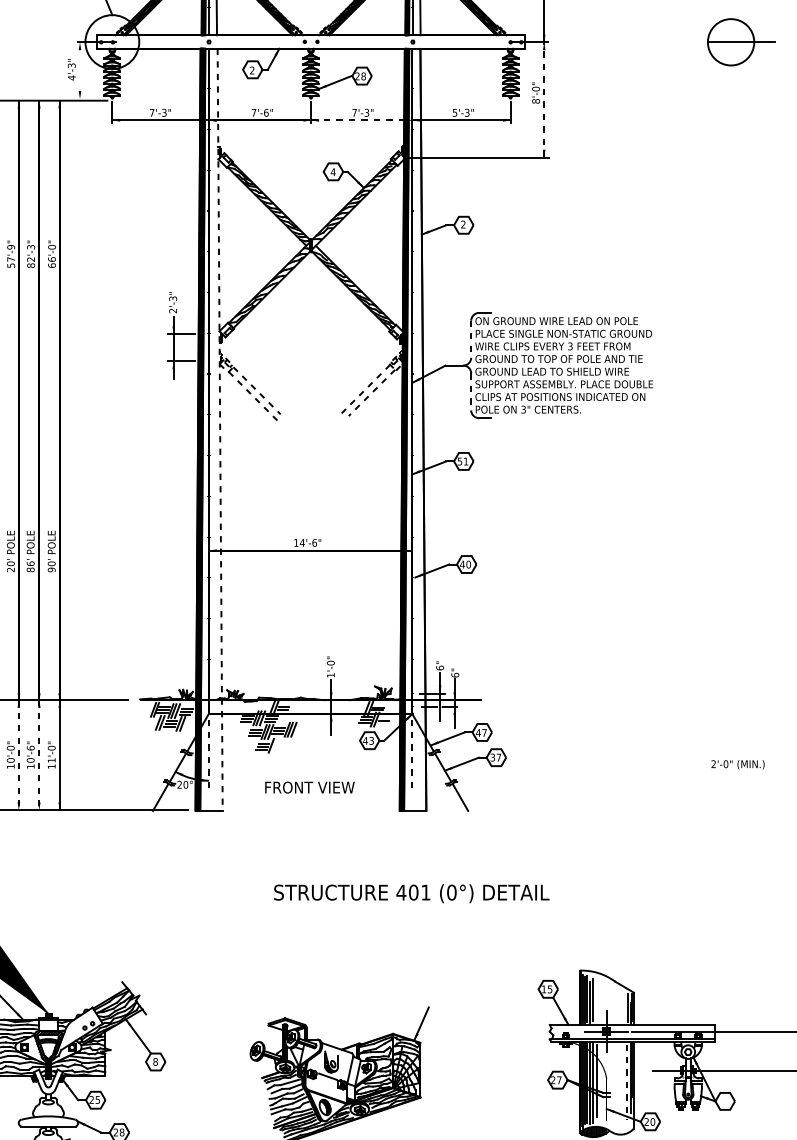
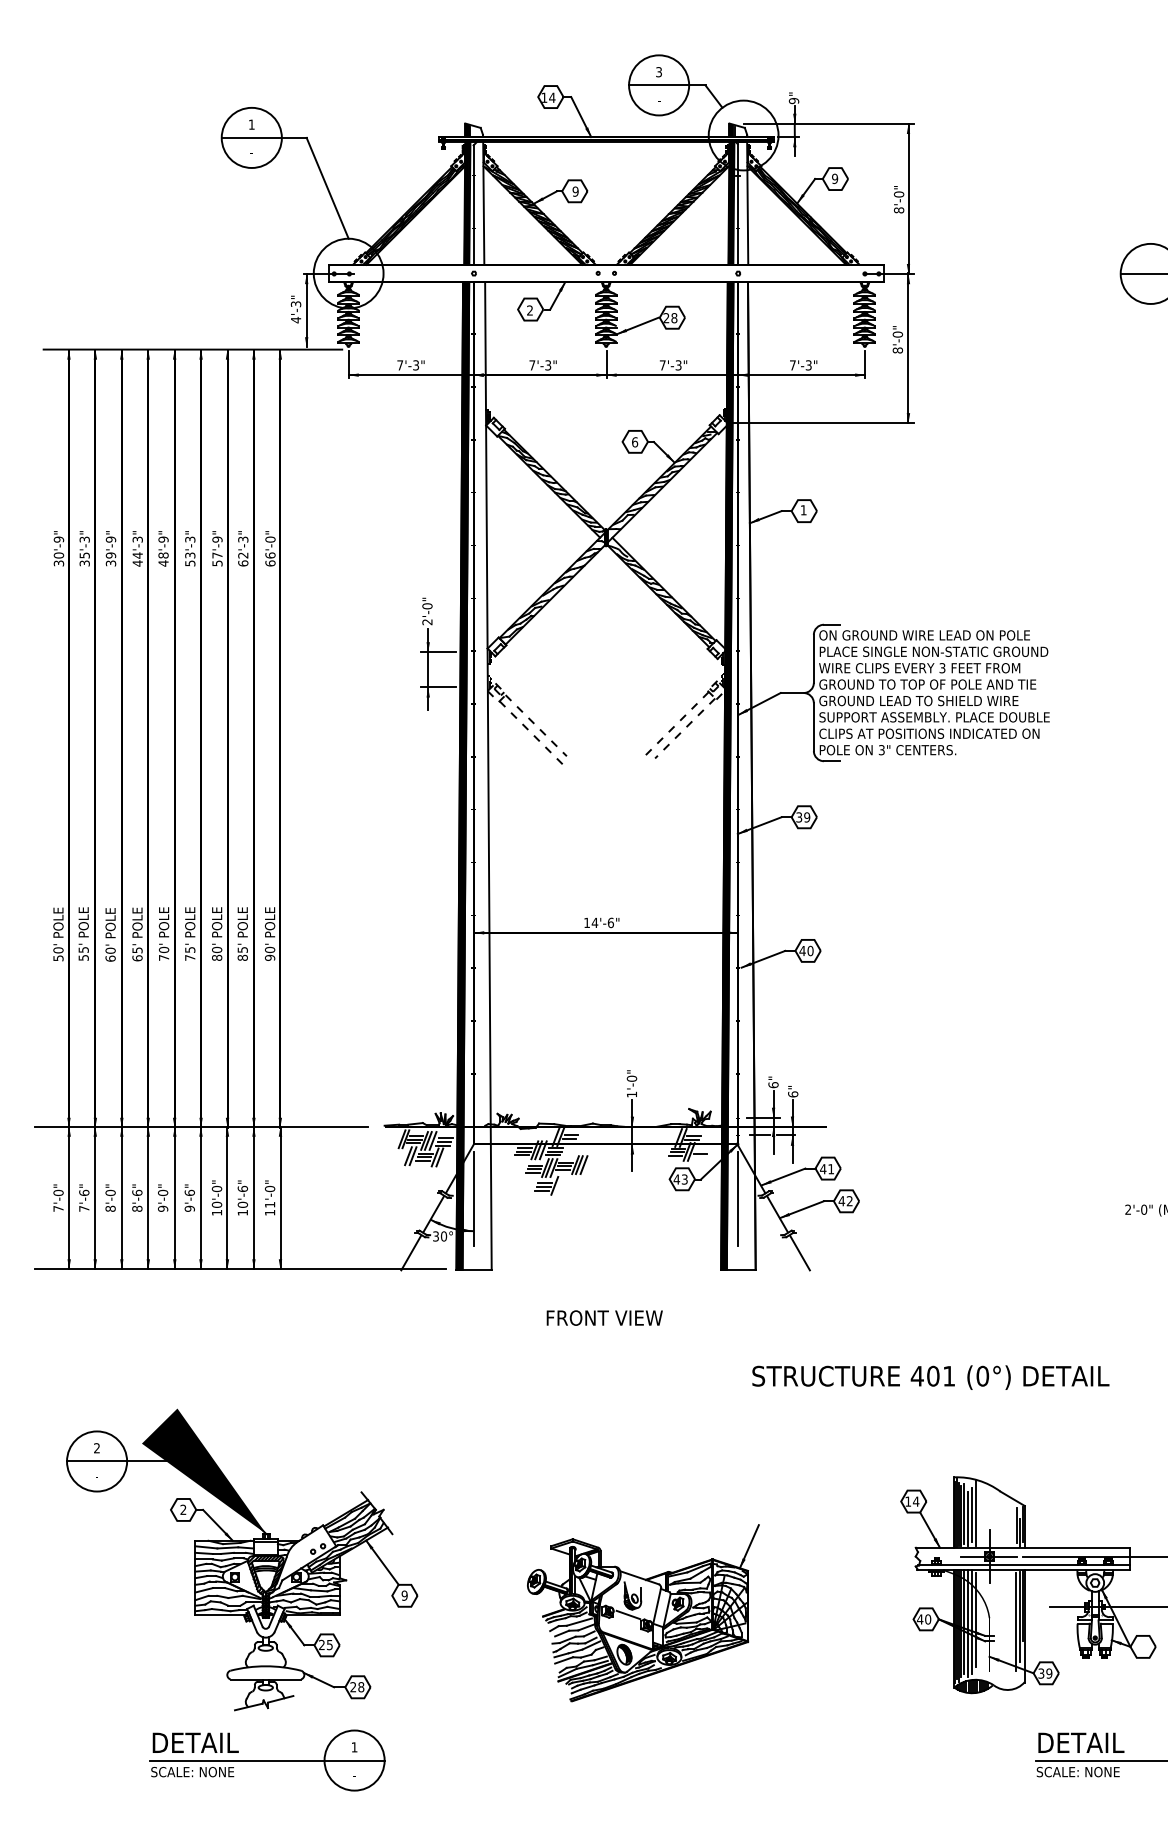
line: (79, 70) -> (306, 310), added
line: (544, 99) -> (908, 348), dashed -> solid
text: (266, 112) -> (548, 365), 7'-6" -> 7'-3"
text: (454, 112) -> (792, 365), 5'-3" -> 7'-3"
line: (362, 120) -> (672, 375), dashed -> solid
text: (332, 172) -> (634, 442), 4 -> 6
text: (463, 224) -> (803, 510), 2 -> 1
text: (31, 265) -> (243, 563), 82'-3" -> 62'-3"
text: (173, 298) -> (427, 606), 2'-3" -> 2'-0"
line: (470, 339) -> (813, 659), dashed -> solid
line: (470, 392) -> (813, 727), dashed -> solid
line: (220, 429) -> (488, 776), dashed -> solid
text: (463, 461) -> (803, 817), 51 -> 39
text: (30, 563) -> (242, 949), 86' -> 85'
text: (11, 569) -> (217, 957), 20' -> 80'
text: (484, 733) -> (831, 1169), 47 -> 41
line: (18, 755) -> (227, 1198), dashed -> solid
line: (38, 755) -> (253, 1198), dashed -> solid
line: (208, 755) -> (473, 1198), dashed -> solid
line: (412, 755) -> (737, 1198), dashed -> solid
text: (495, 757) -> (845, 1201), 37 -> 42
text: (179, 784) -> (435, 1236), 20° -> 30°
text: (309, 787) -> (604, 1317), moved
text: (411, 893) -> (930, 1377), moved
text: (549, 989) -> (915, 1501), 15 -> 14
line: (596, 997) -> (976, 1512), added
text: (155, 1061) -> (404, 1595), 8 -> 9
text: (555, 1080) -> (923, 1619), 27 -> 40
line: (626, 1082) -> (1015, 1622), dashed -> solid
text: (649, 1121) -> (1045, 1673), 20 -> 39

